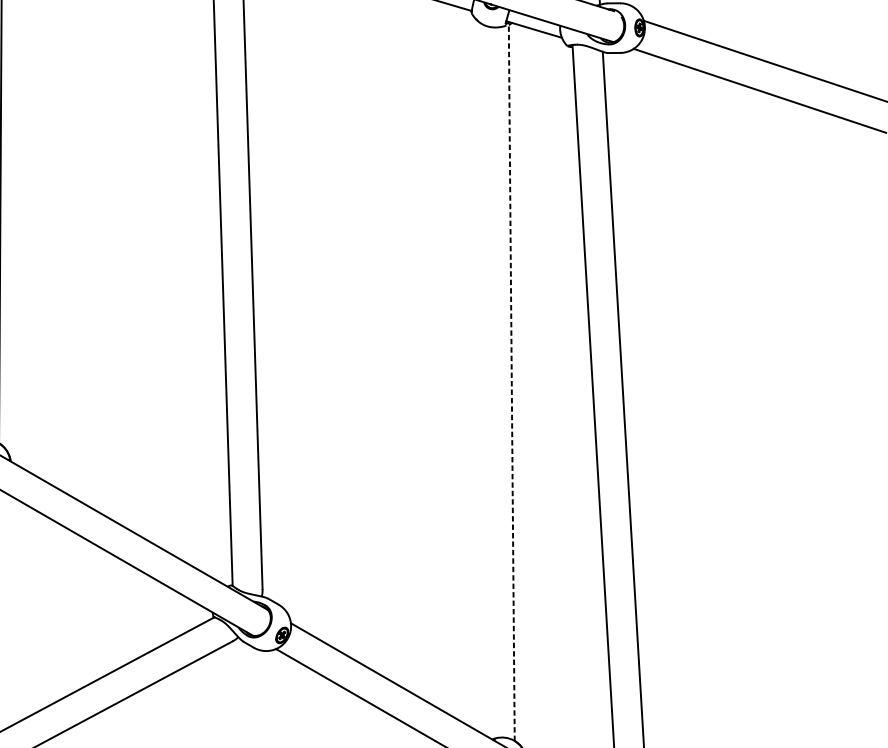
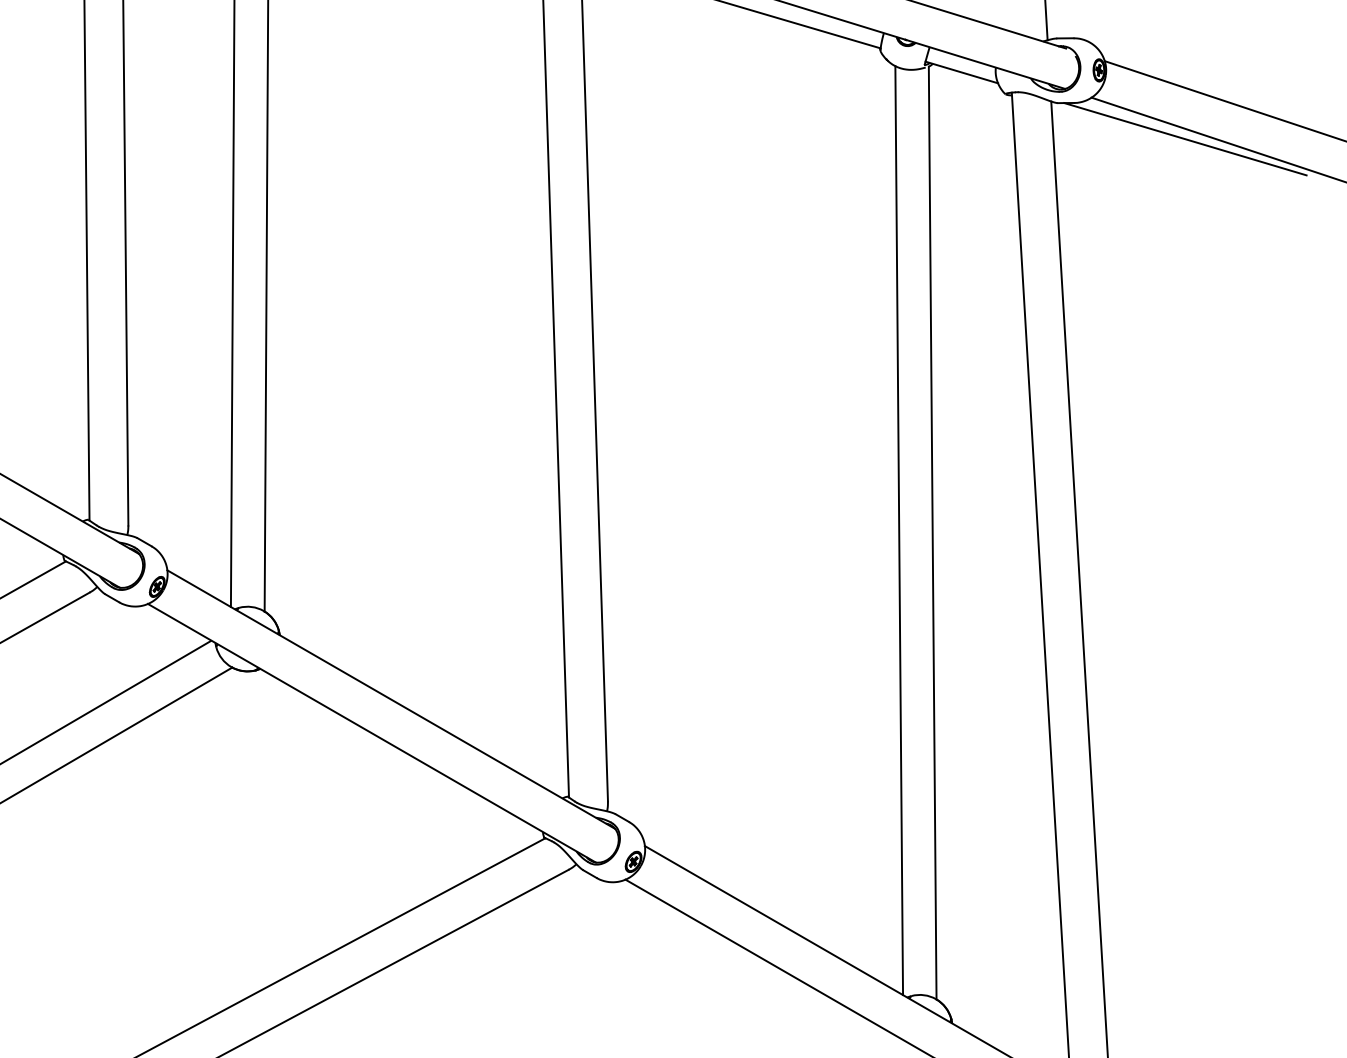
line: (705, 80) -> (1185, 139), added
line: (486, 381) -> (899, 530), added
line: (511, 382) -> (932, 532), dashed -> solid

